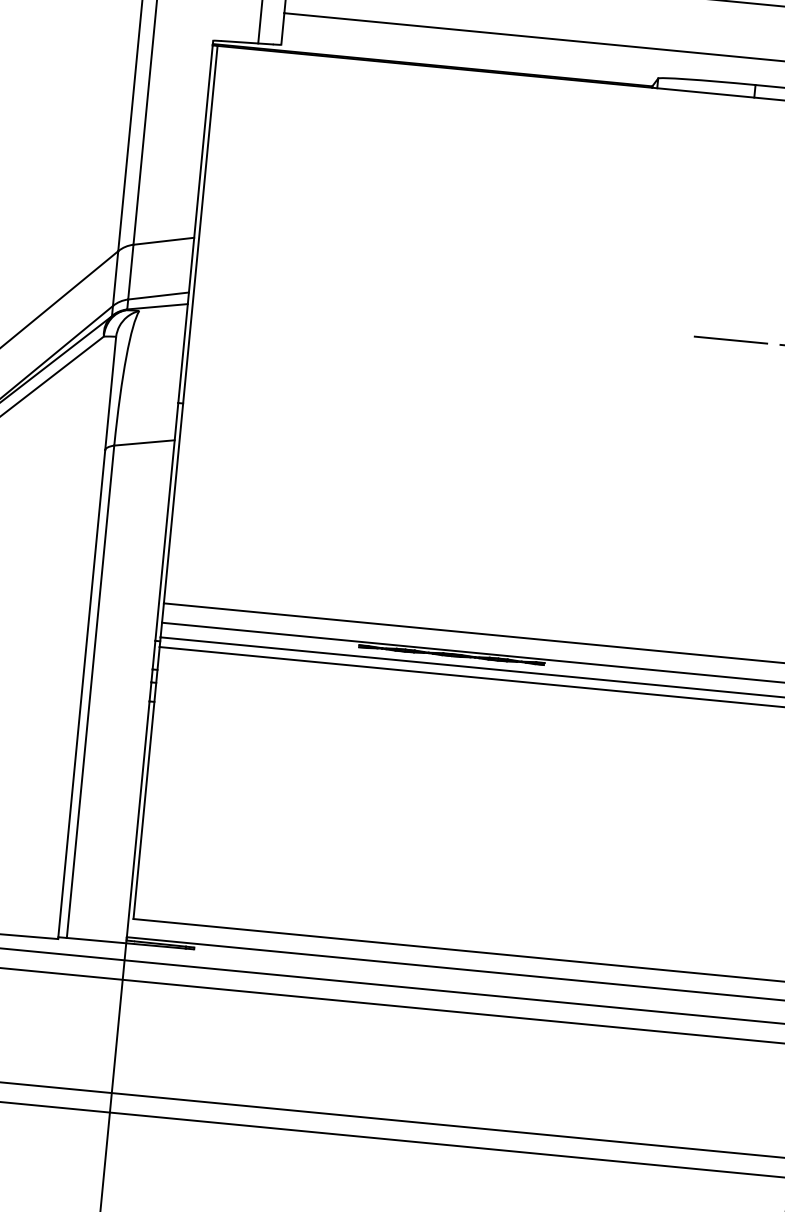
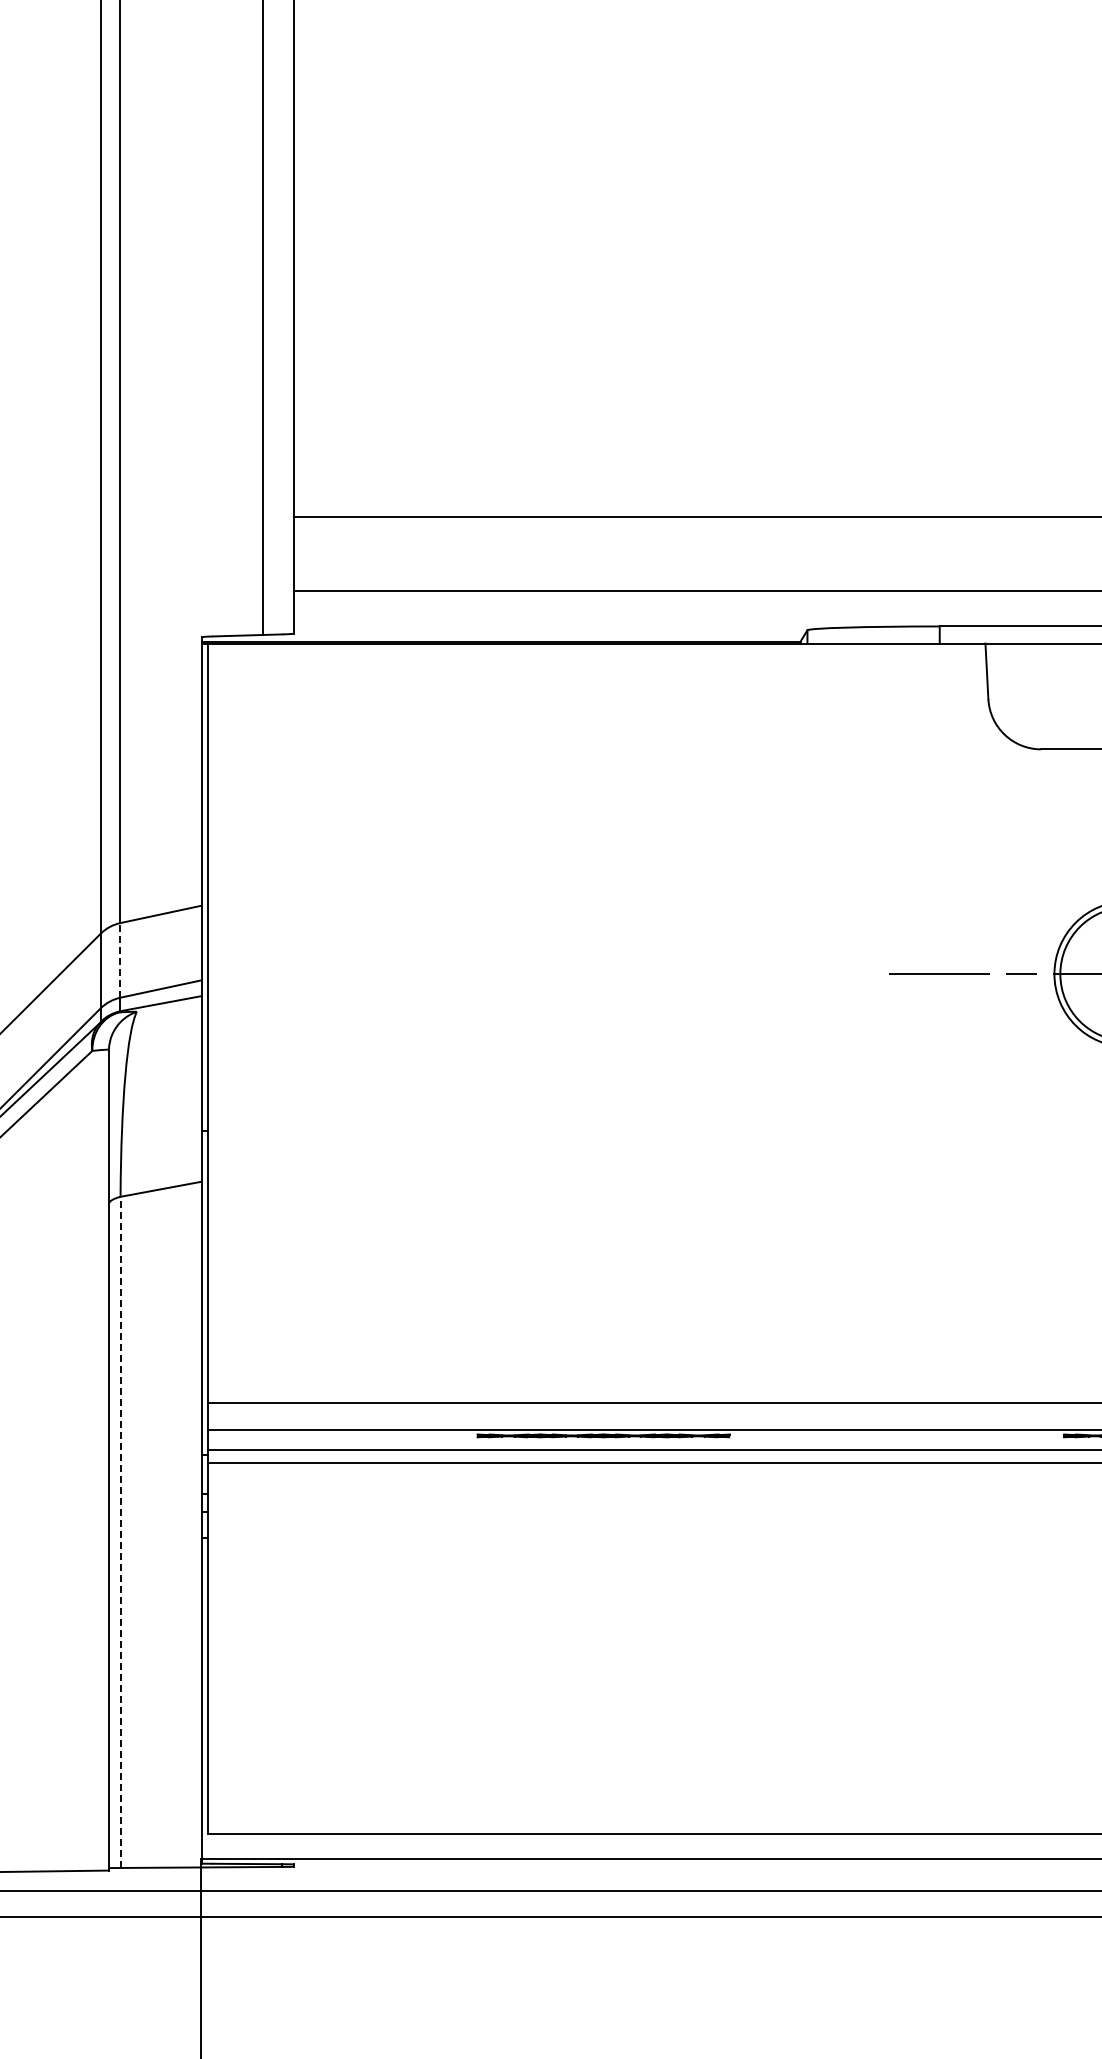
line: (130, 271) -> (120, 959), solid -> dashed
line: (90, 691) -> (120, 1532), solid -> dashed

